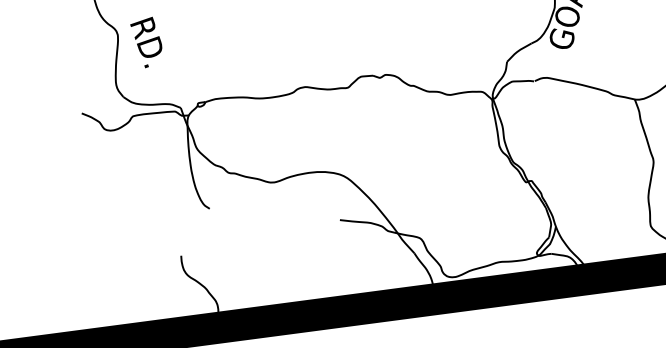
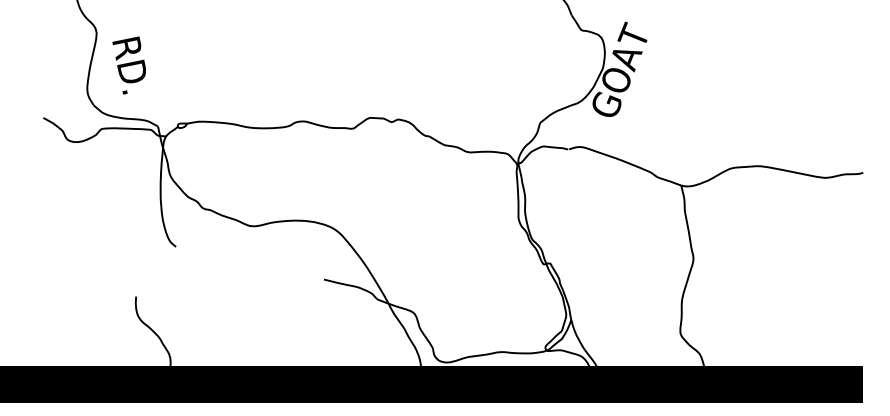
text: (146, 42) -> (128, 65), moved

